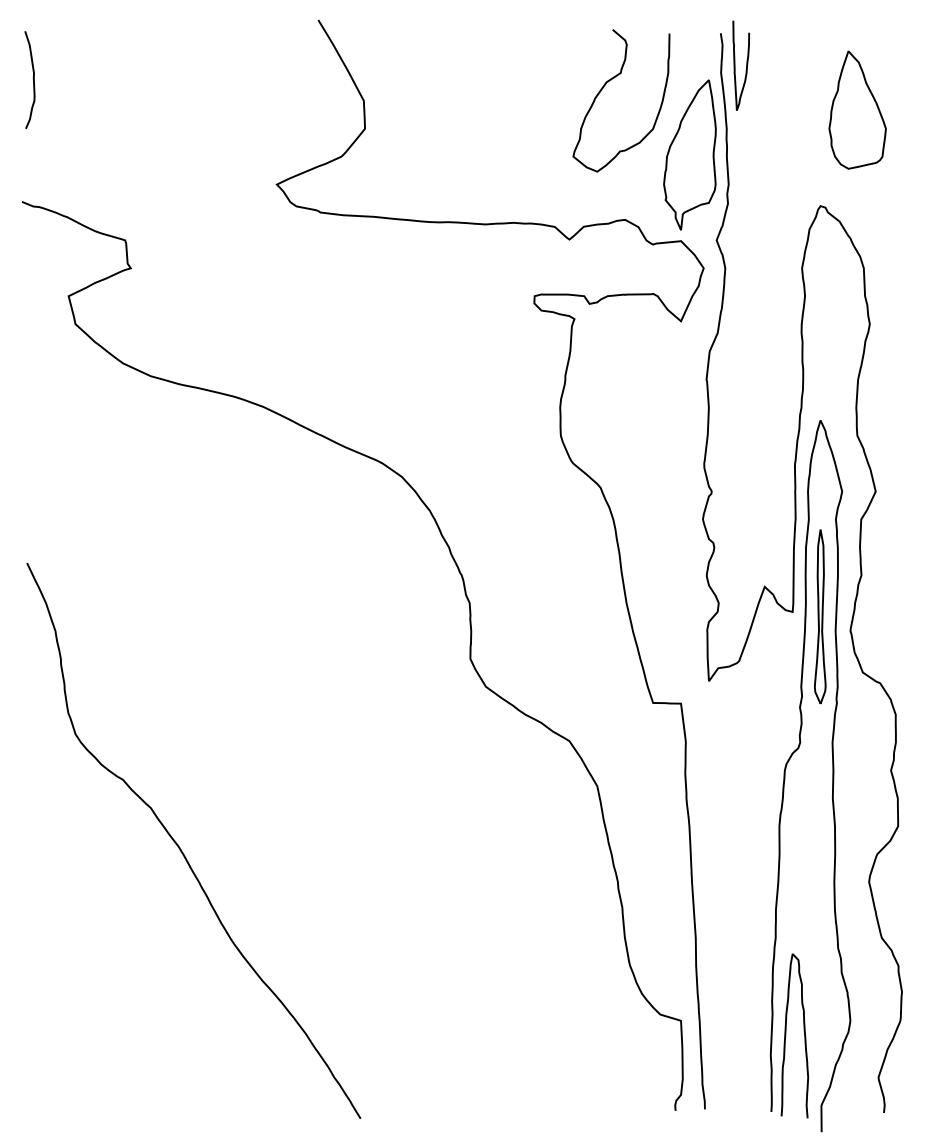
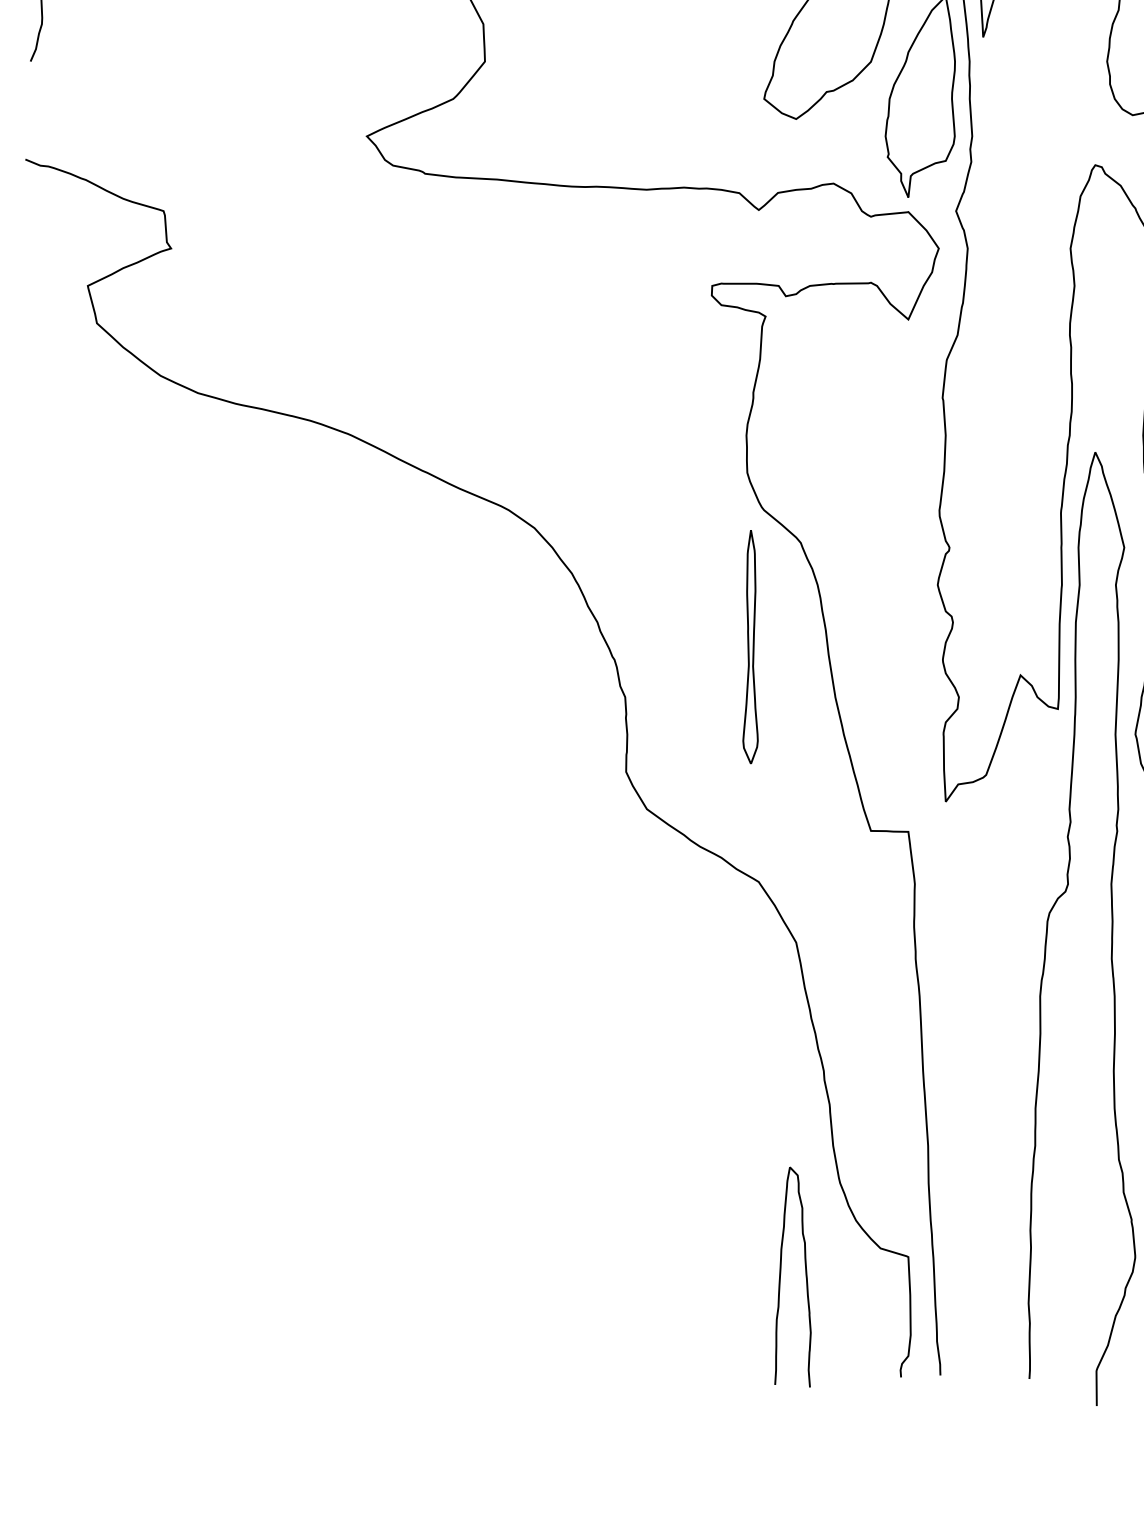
part: (820, 616) -> (750, 646), moved
curve: (180, 847) -> (237, 1024), removed
curve: (786, 1035) -> (781, 1276), moved

